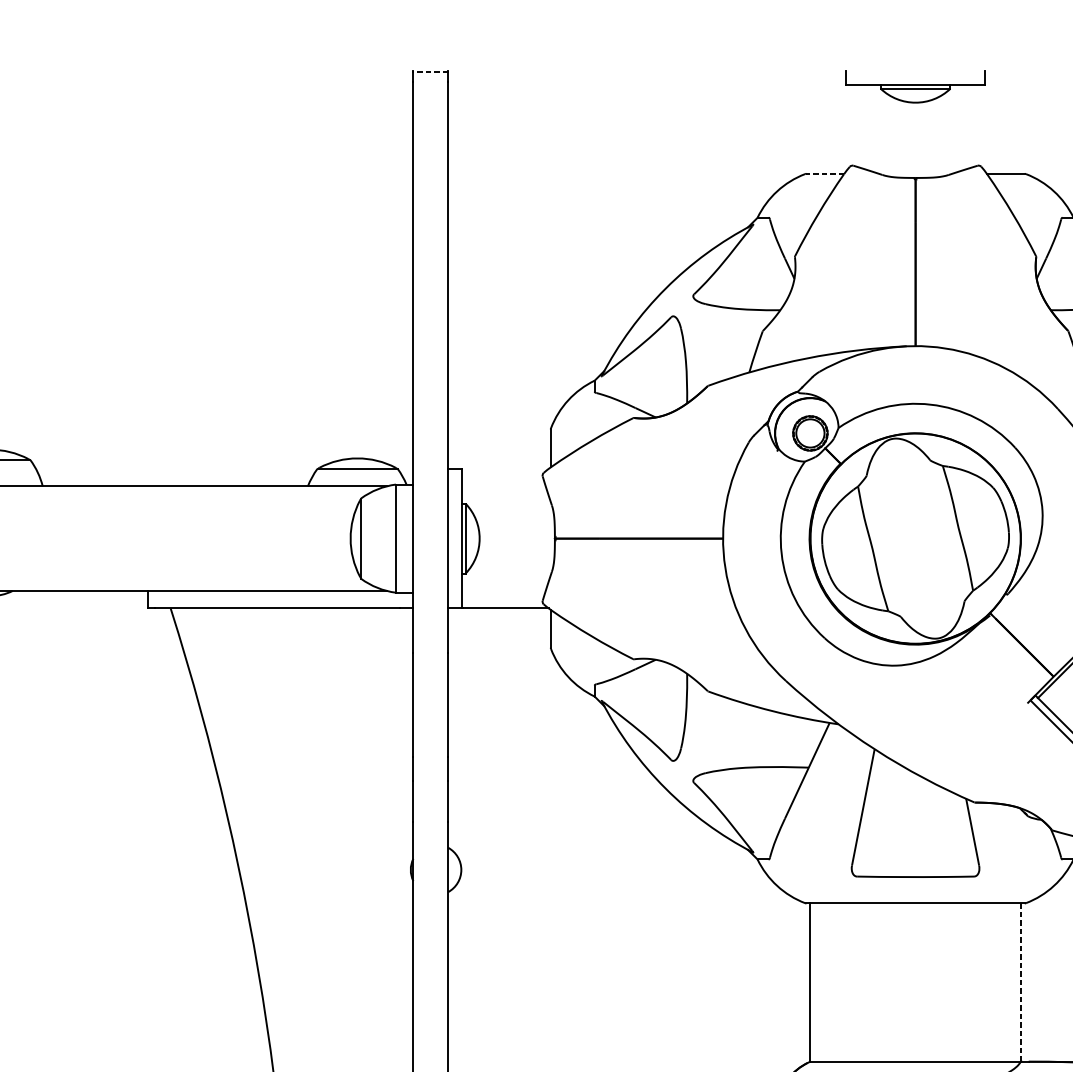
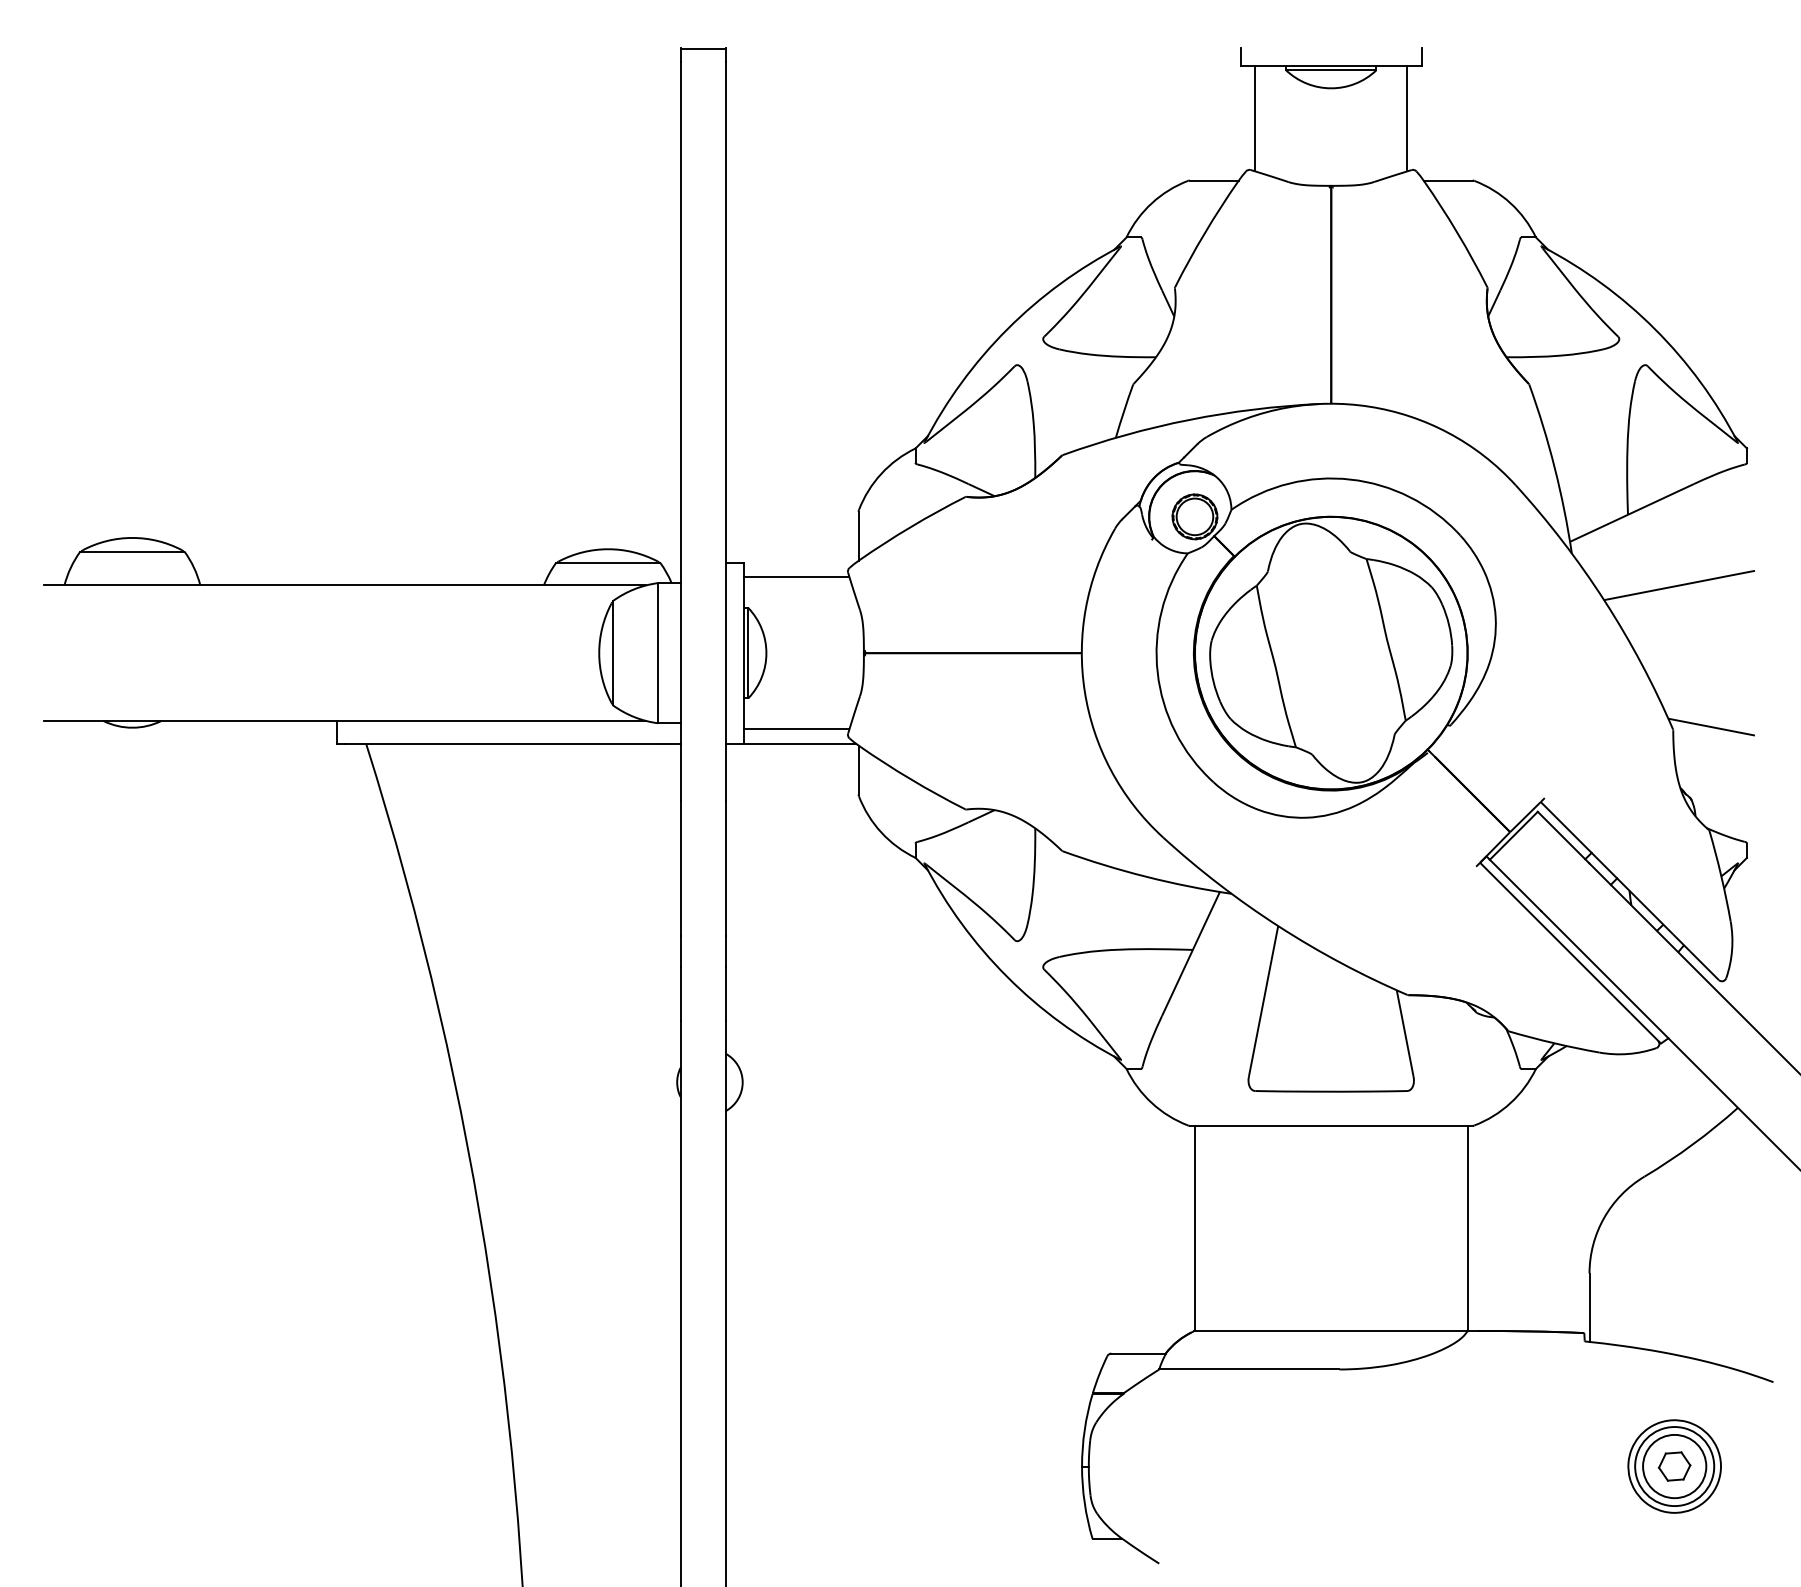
line: (431, 71) -> (703, 48), dashed -> solid
line: (857, 125) -> (1255, 118), added
line: (974, 125) -> (1407, 118), added
line: (825, 173) -> (1214, 180), dashed -> solid
line: (502, 480) -> (796, 577), added
line: (502, 597) -> (796, 729), added
line: (1020, 982) -> (1467, 1228), dashed -> solid

